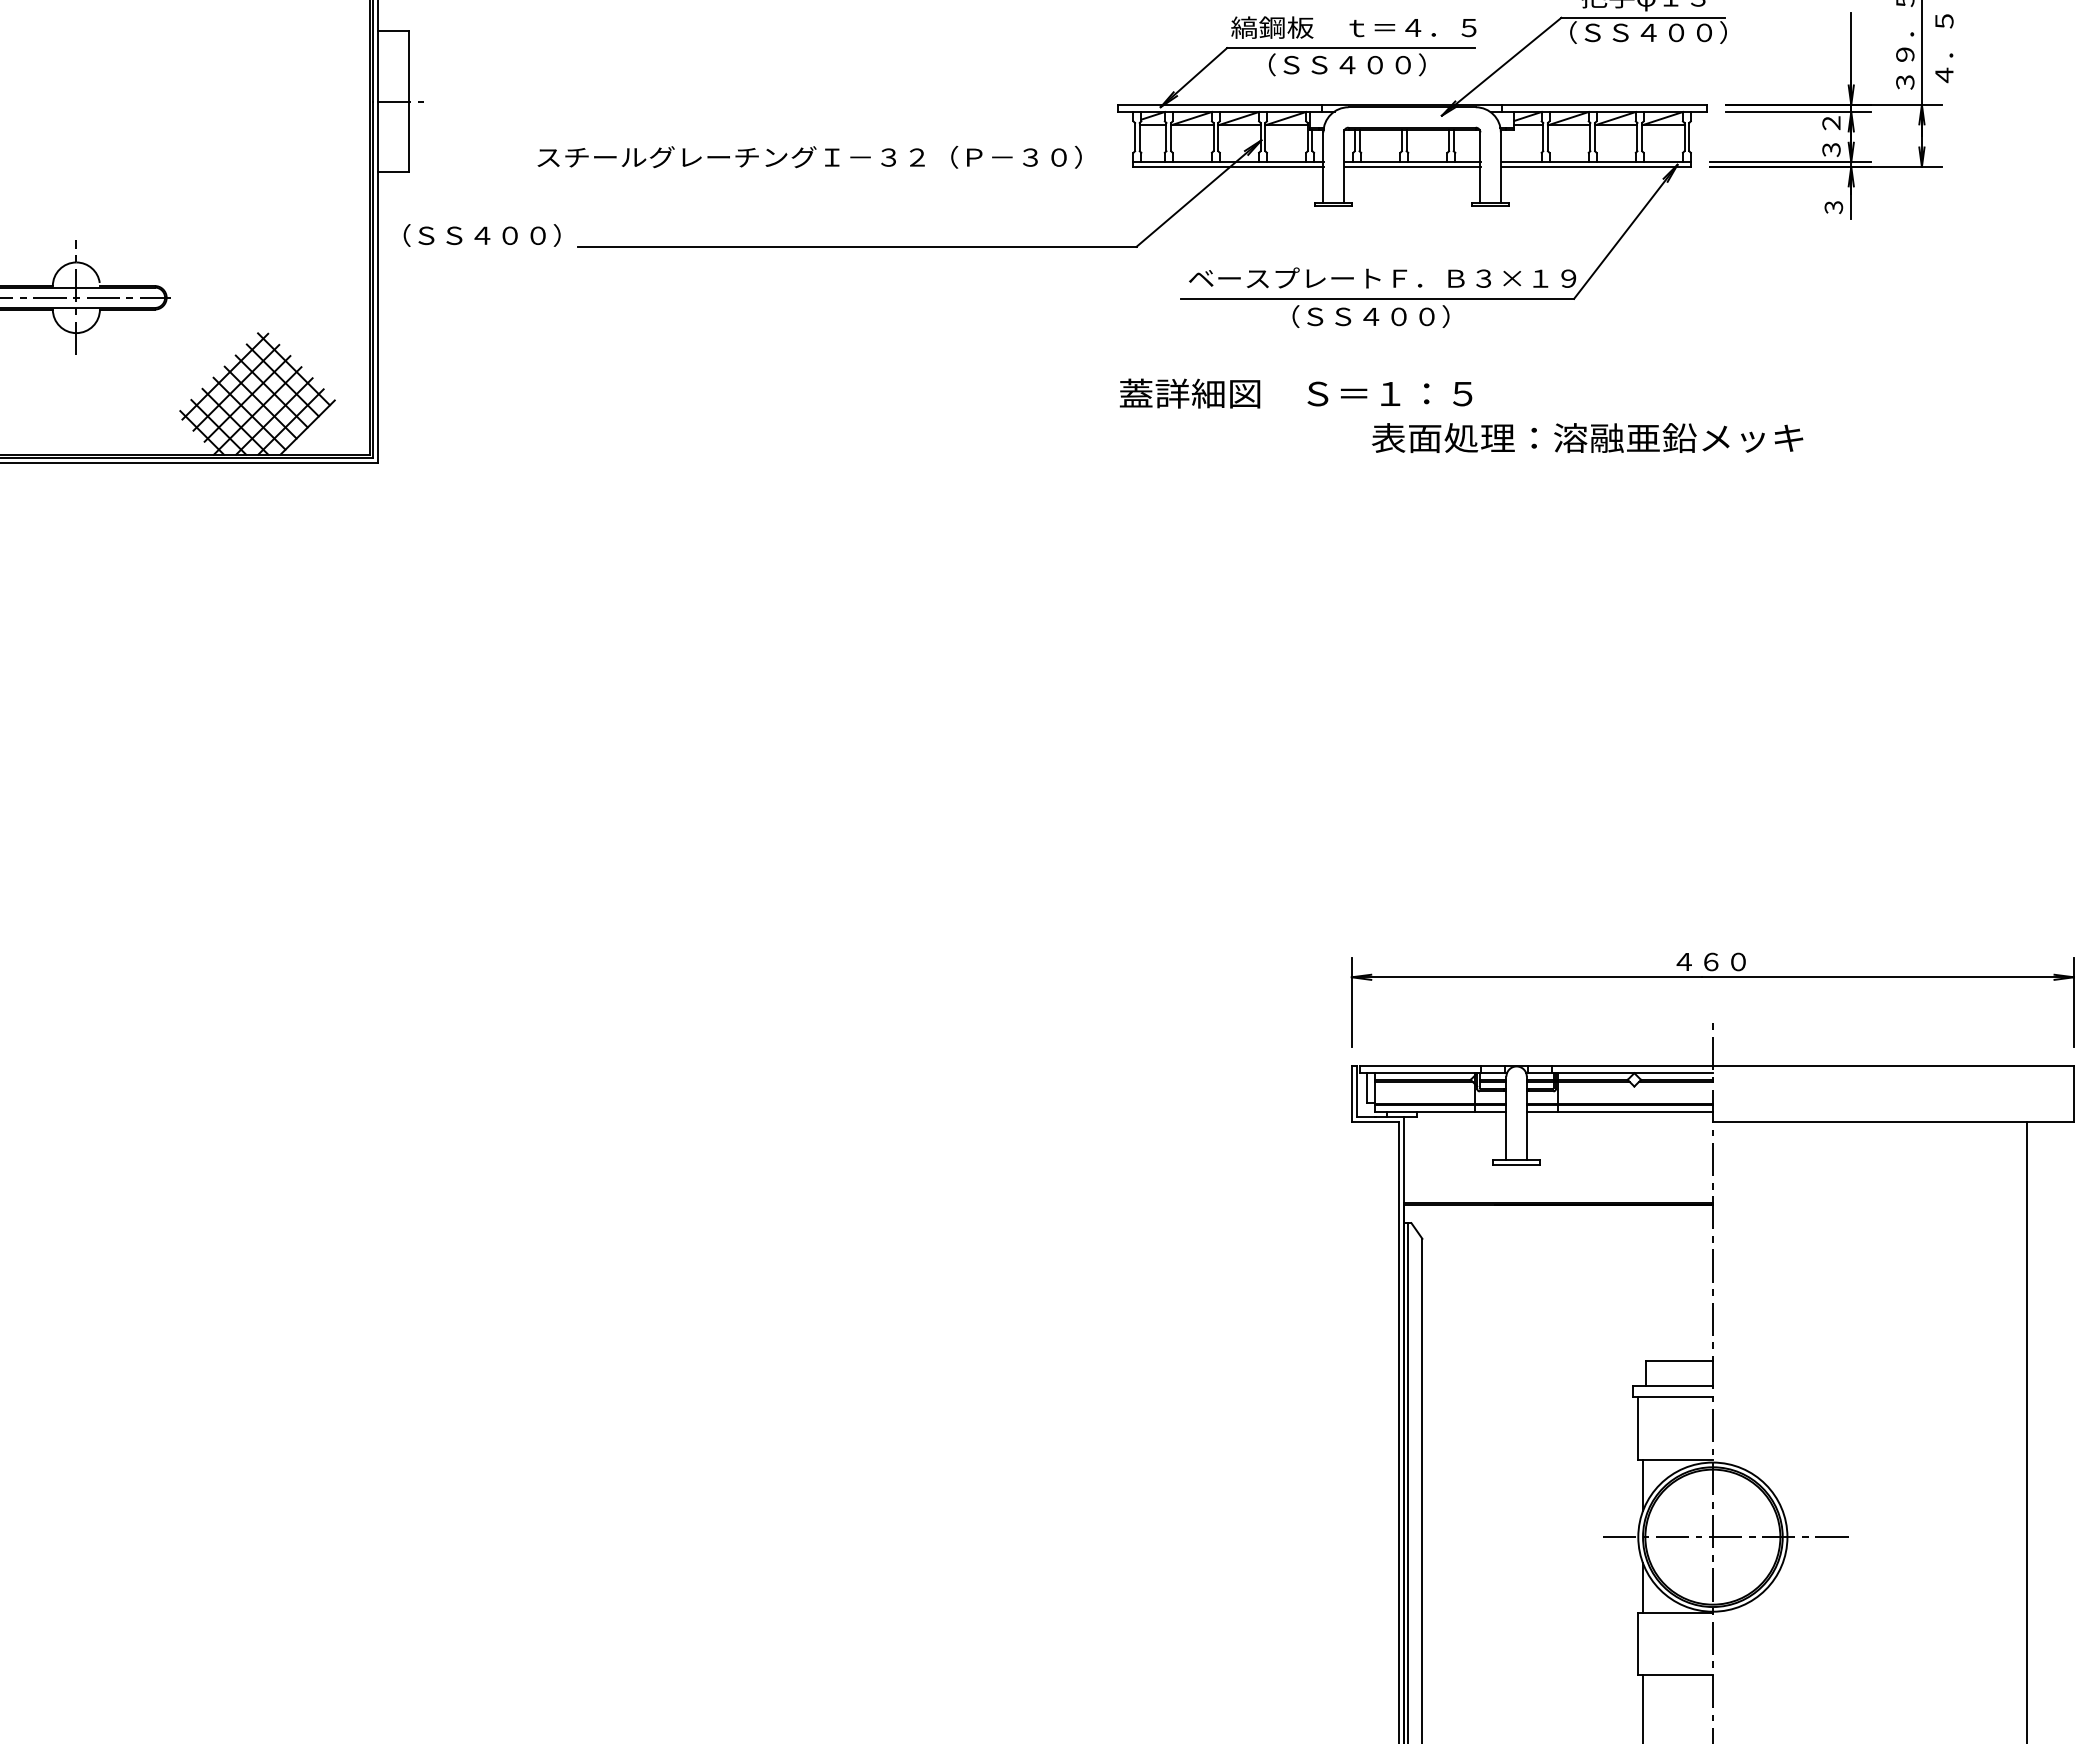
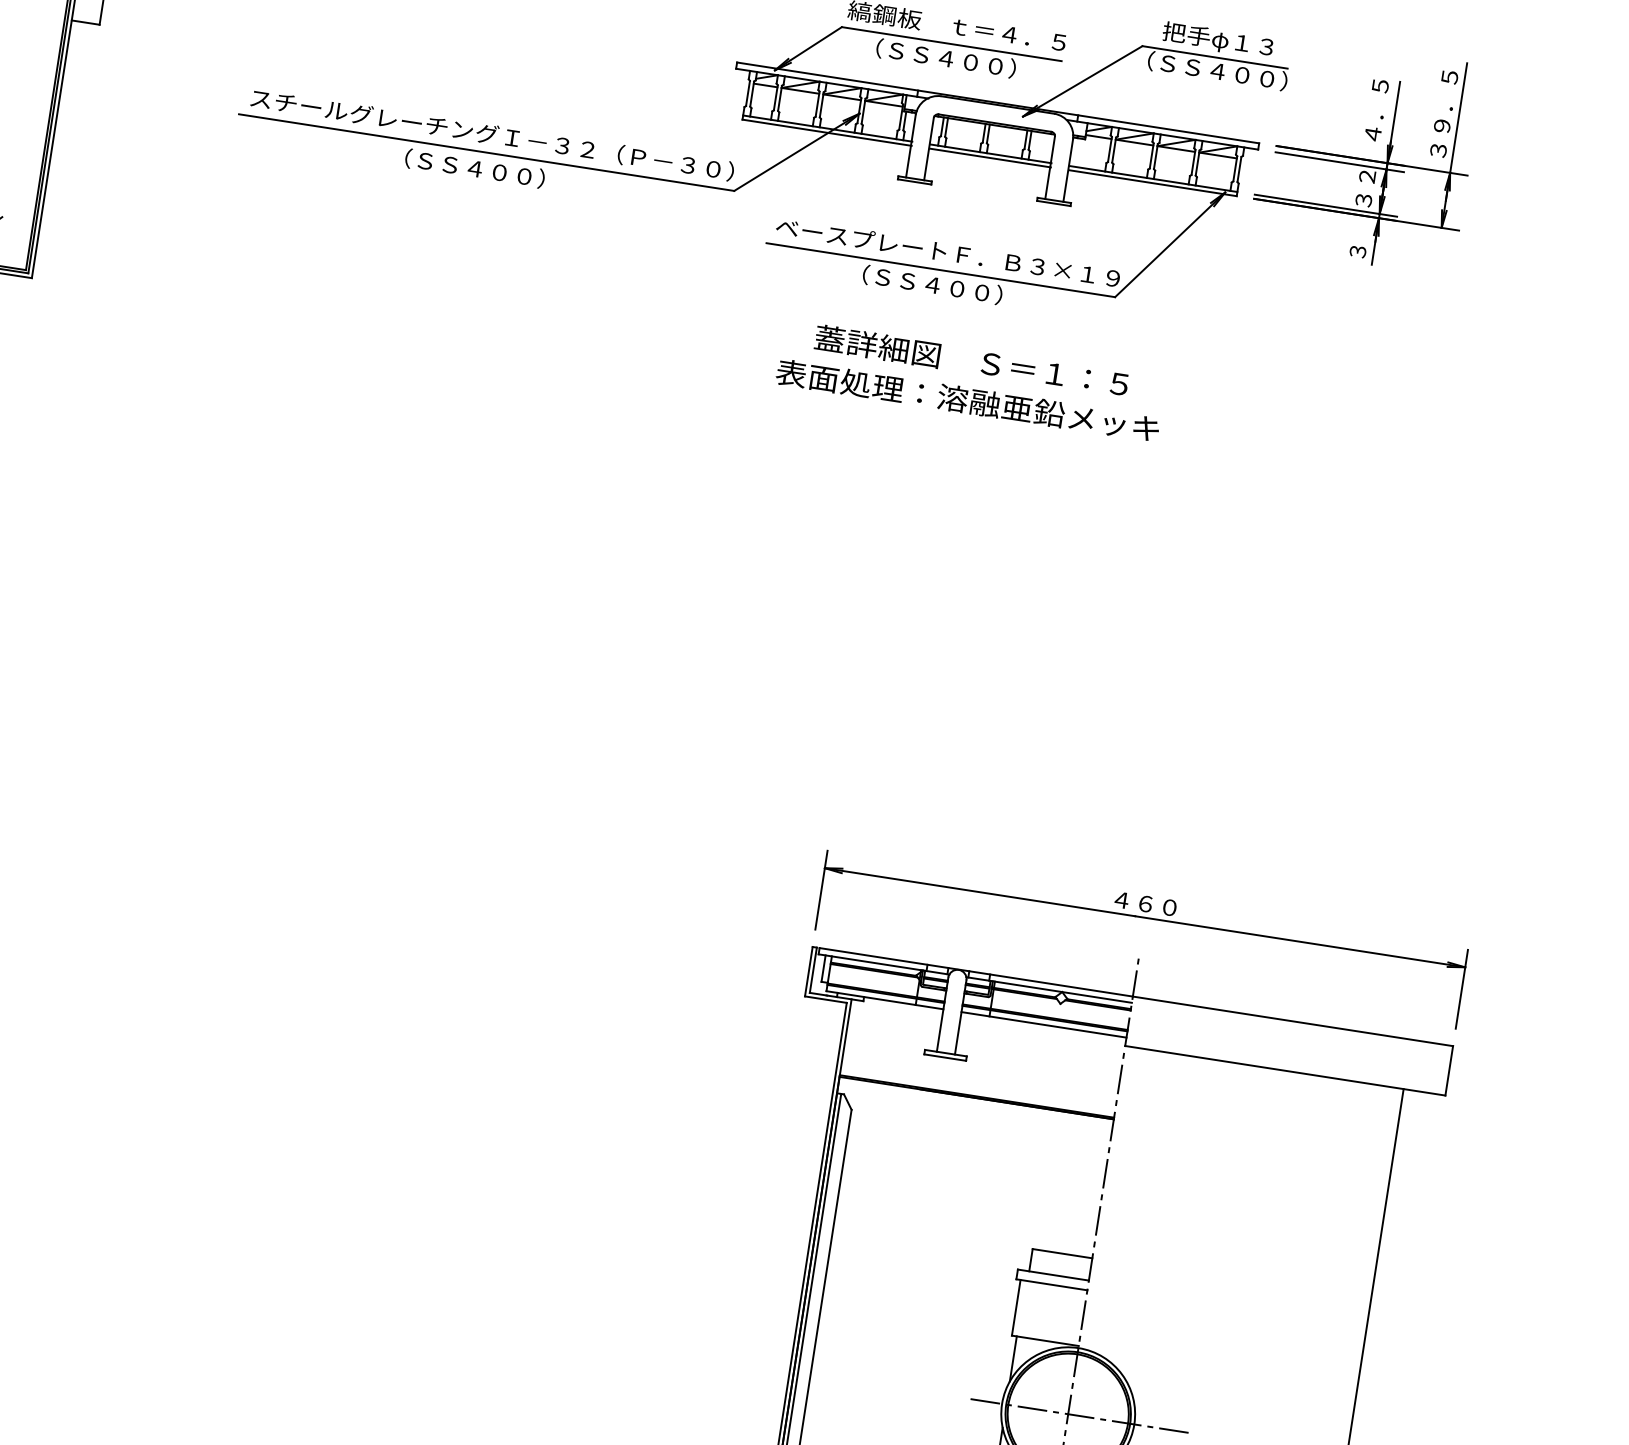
text: (1944, 48) -> (1376, 110), moved
text: (809, 156) -> (492, 134), moved
text: (481, 235) -> (474, 168), moved
text: (1295, 393) -> (971, 360), moved
text: (1587, 438) -> (967, 401), moved

